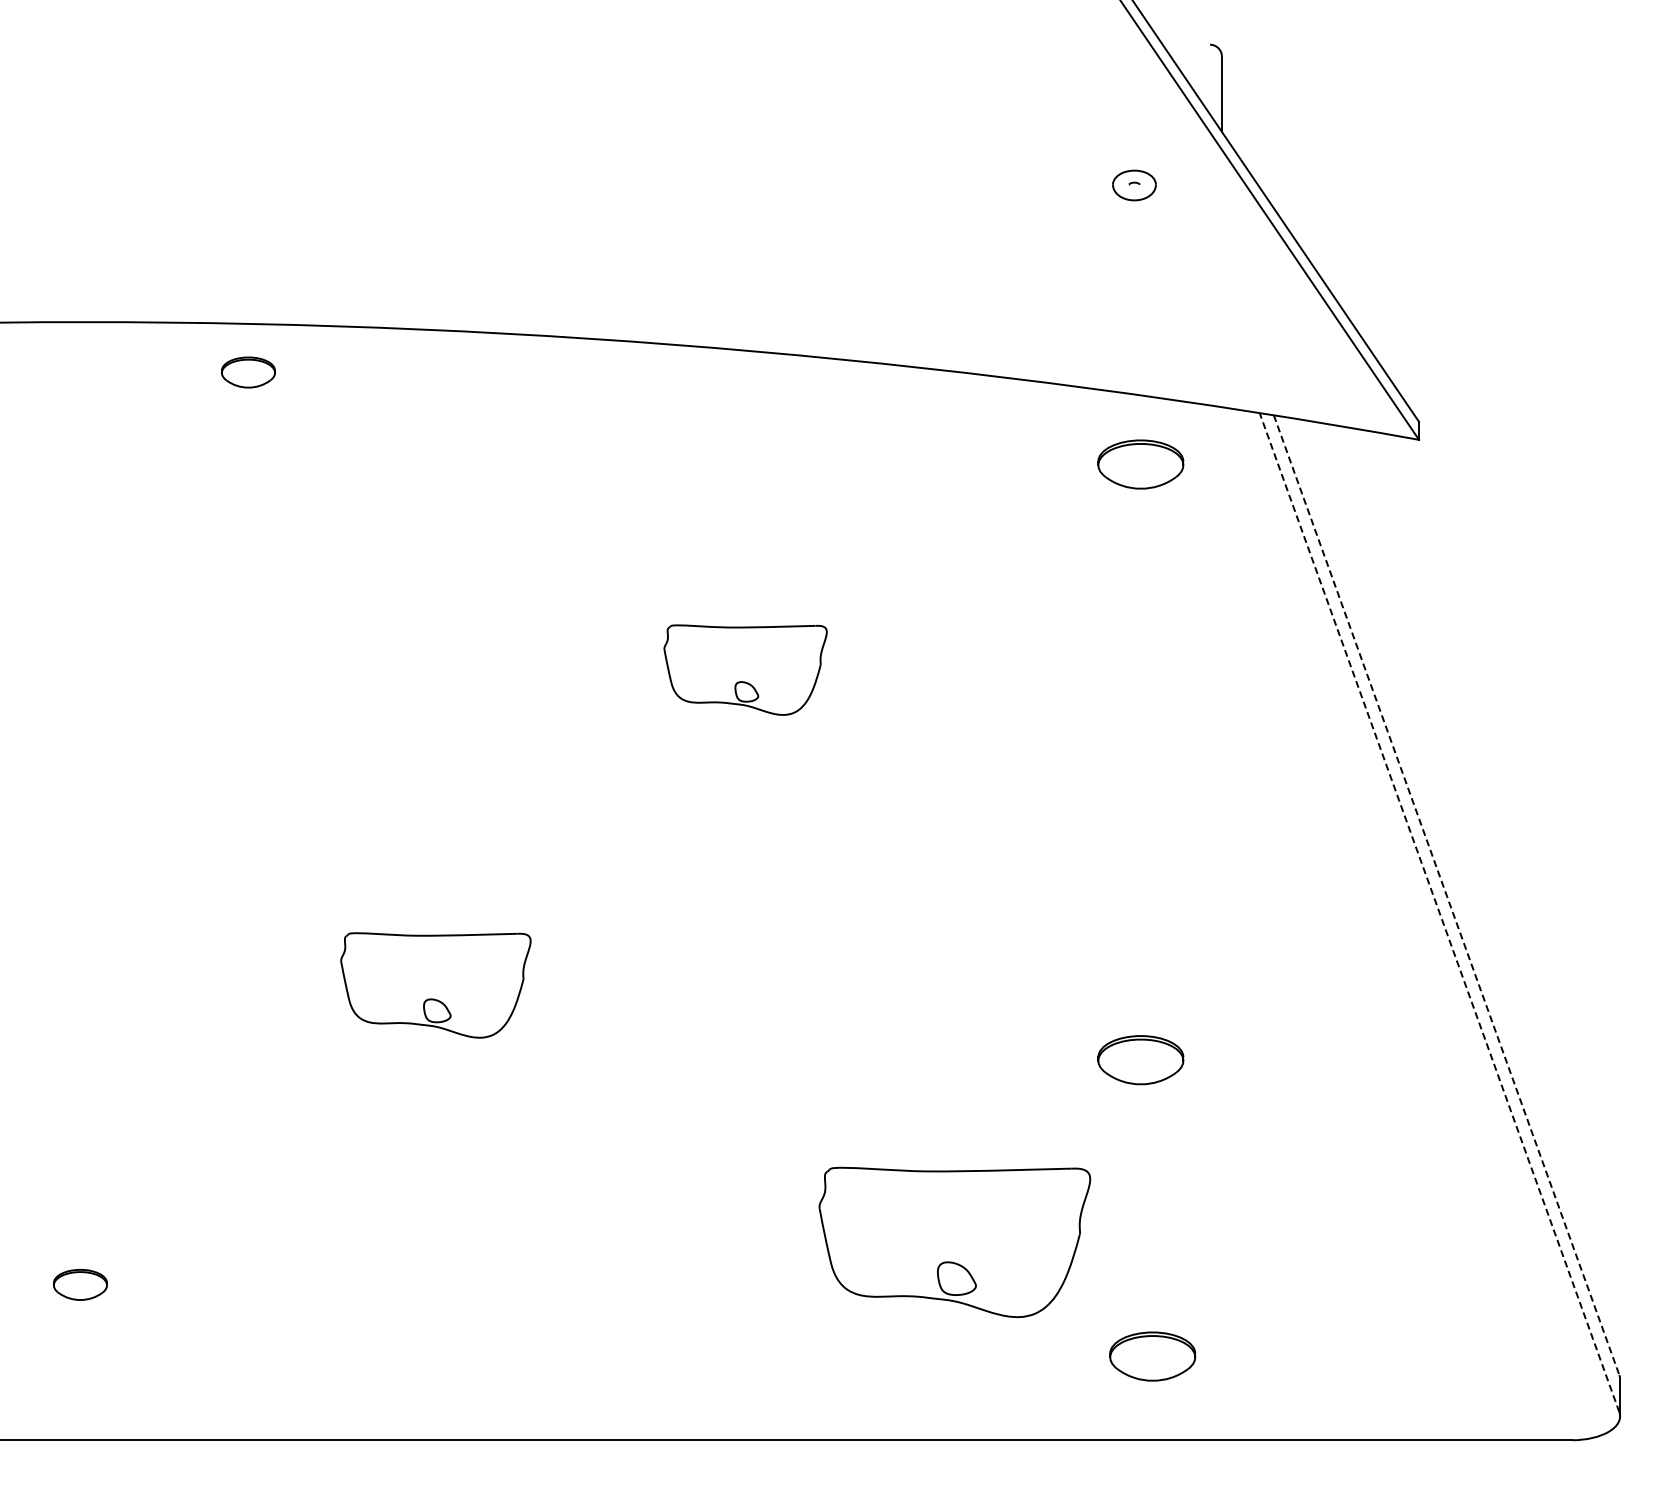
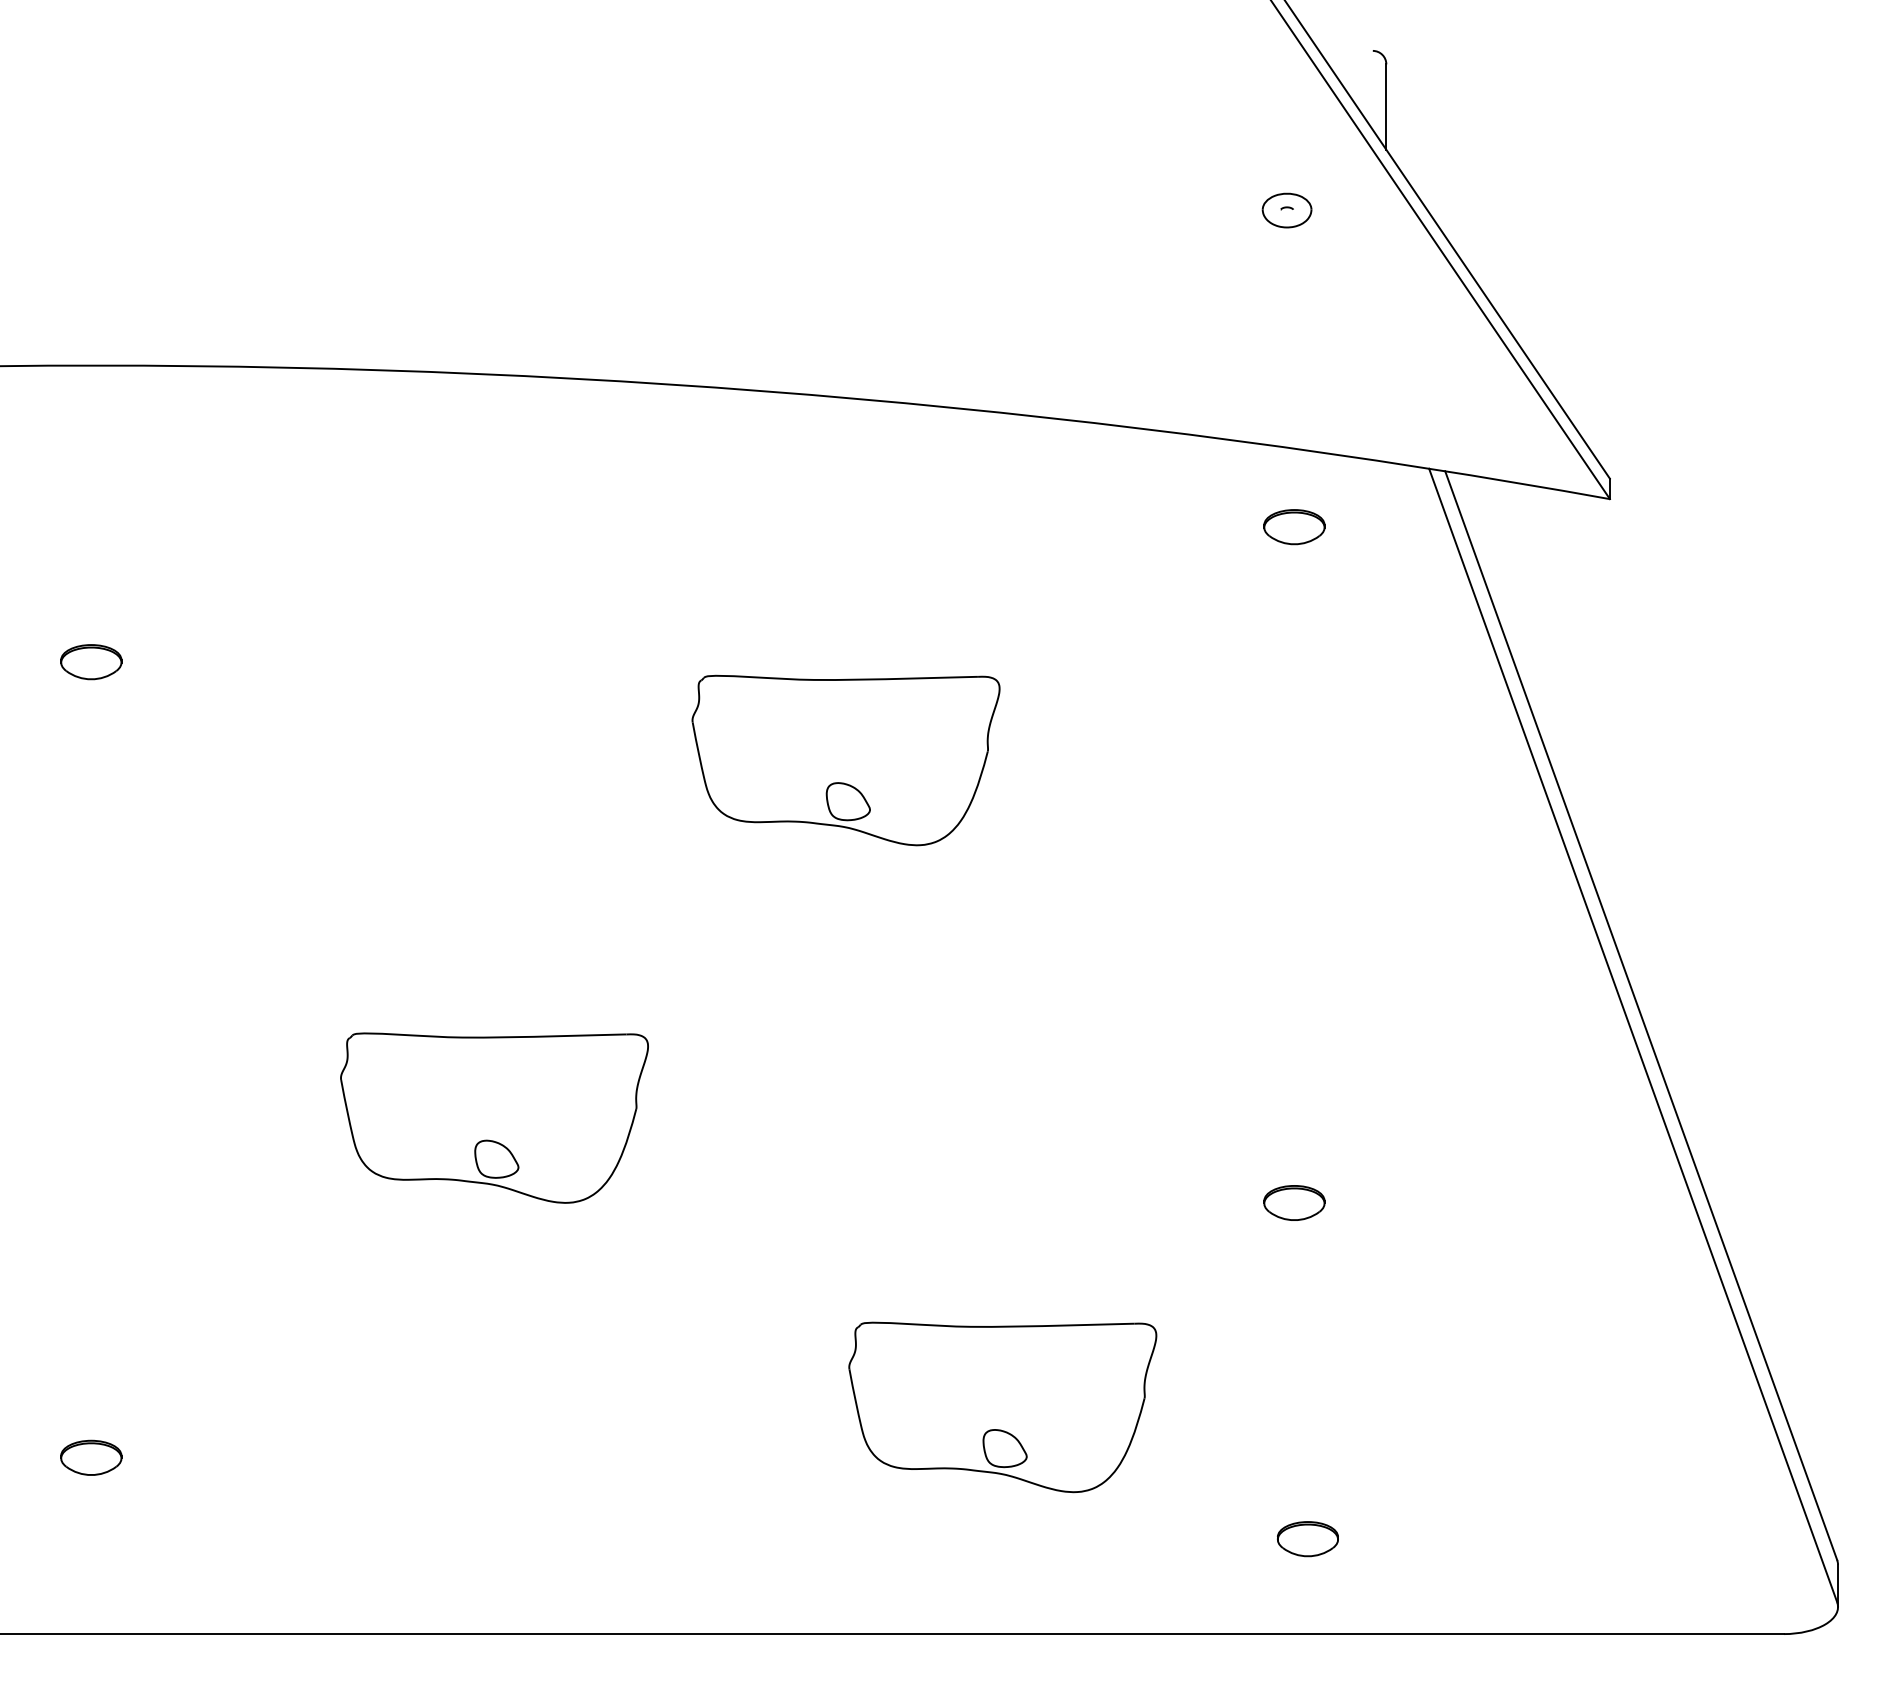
part: (248, 372) -> (91, 662), moved
part: (1140, 464) -> (1293, 527), size x0.62
part: (745, 669) -> (845, 759), size x1.67
line: (1446, 895) -> (1641, 1016), dashed -> solid
line: (1439, 912) -> (1633, 1035), dashed -> solid
part: (435, 985) -> (494, 1118), size x1.43
part: (1140, 1060) -> (1293, 1203), size x0.62
part: (954, 1242) -> (1002, 1407), moved
part: (1152, 1356) -> (1307, 1539), size x0.62

